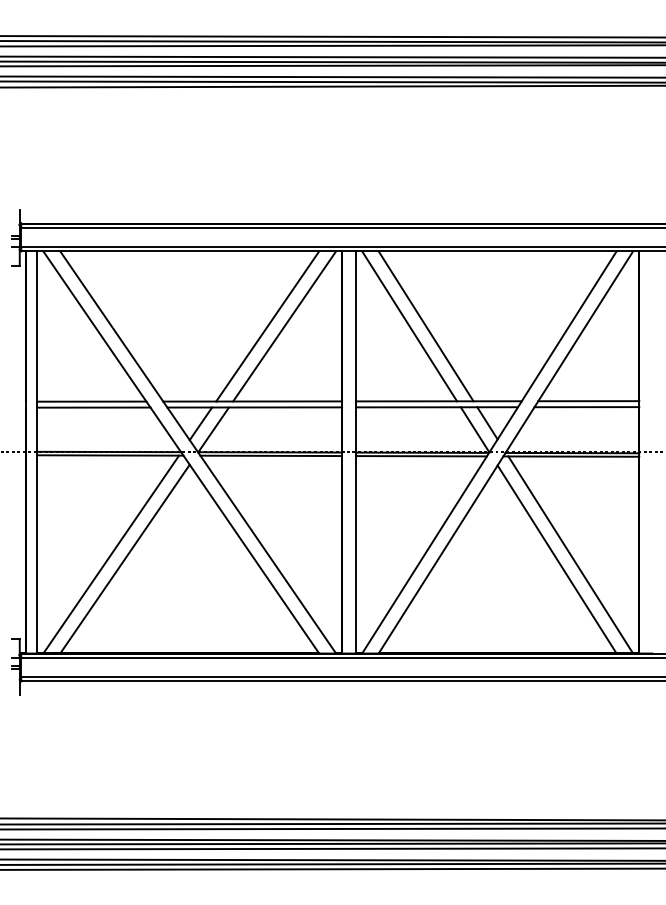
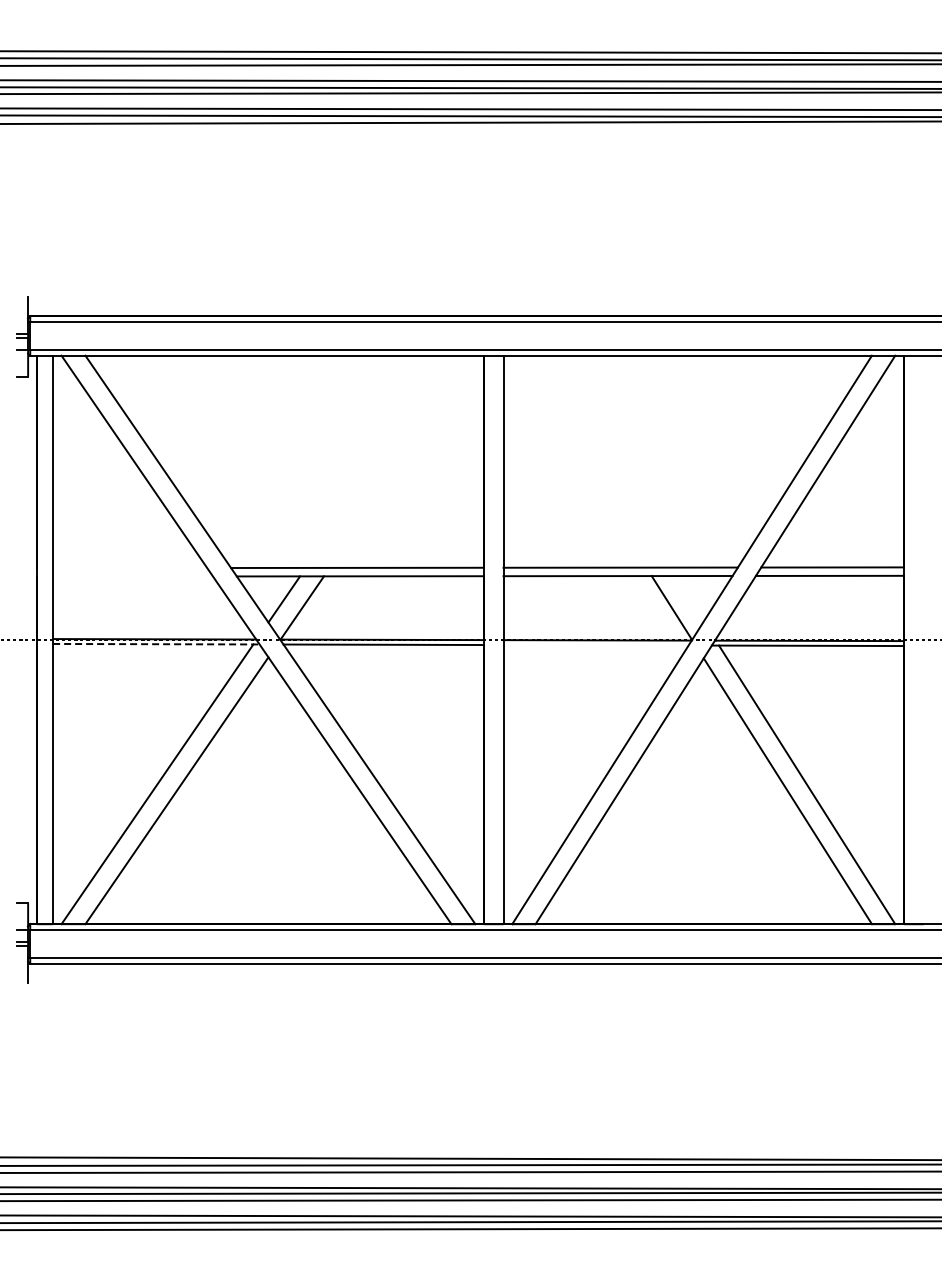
line: (267, 326) -> (378, 461), removed
line: (284, 326) -> (402, 461), removed
line: (409, 326) -> (579, 461), removed
line: (426, 326) -> (602, 461), removed
line: (92, 401) -> (130, 568), removed
line: (93, 407) -> (132, 576), removed
line: (487, 423) -> (689, 598), removed
line: (110, 455) -> (156, 644), solid -> dashed
line: (421, 456) -> (595, 645), removed

